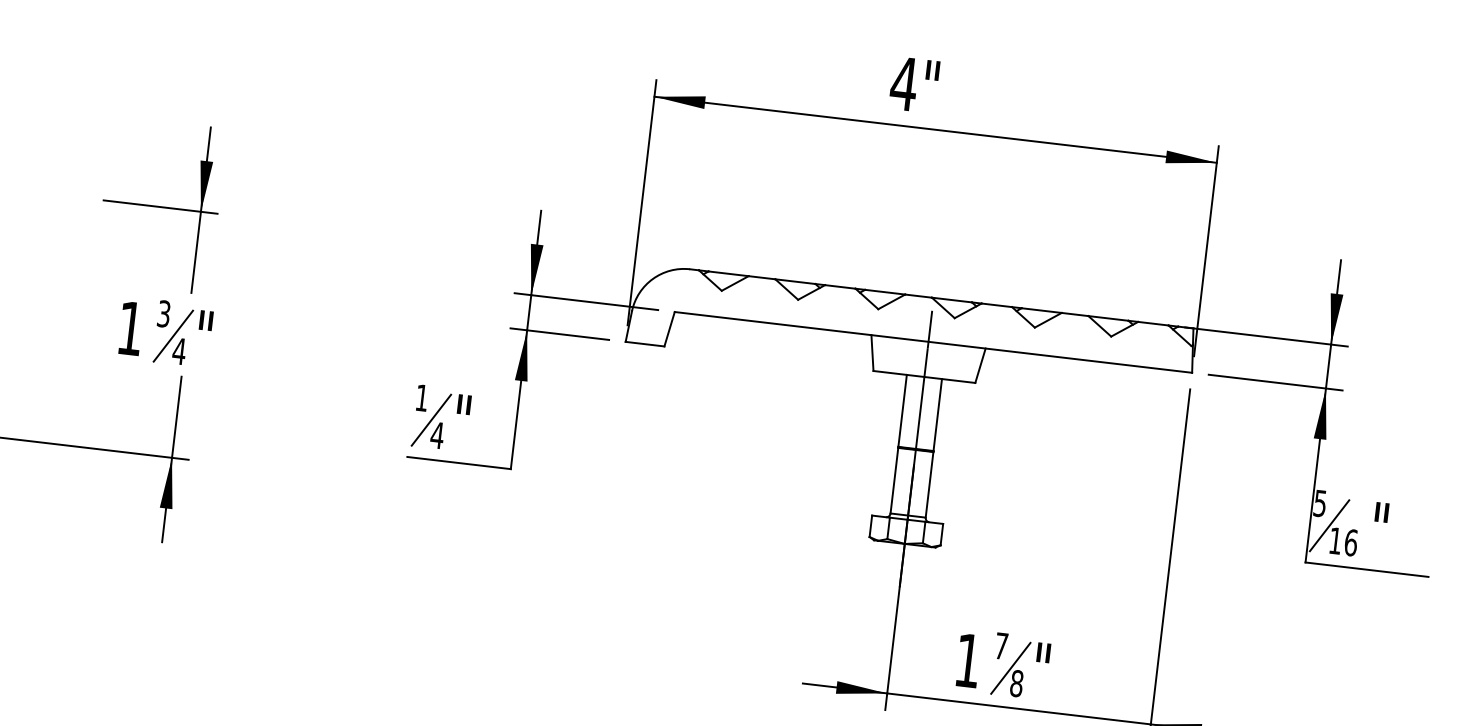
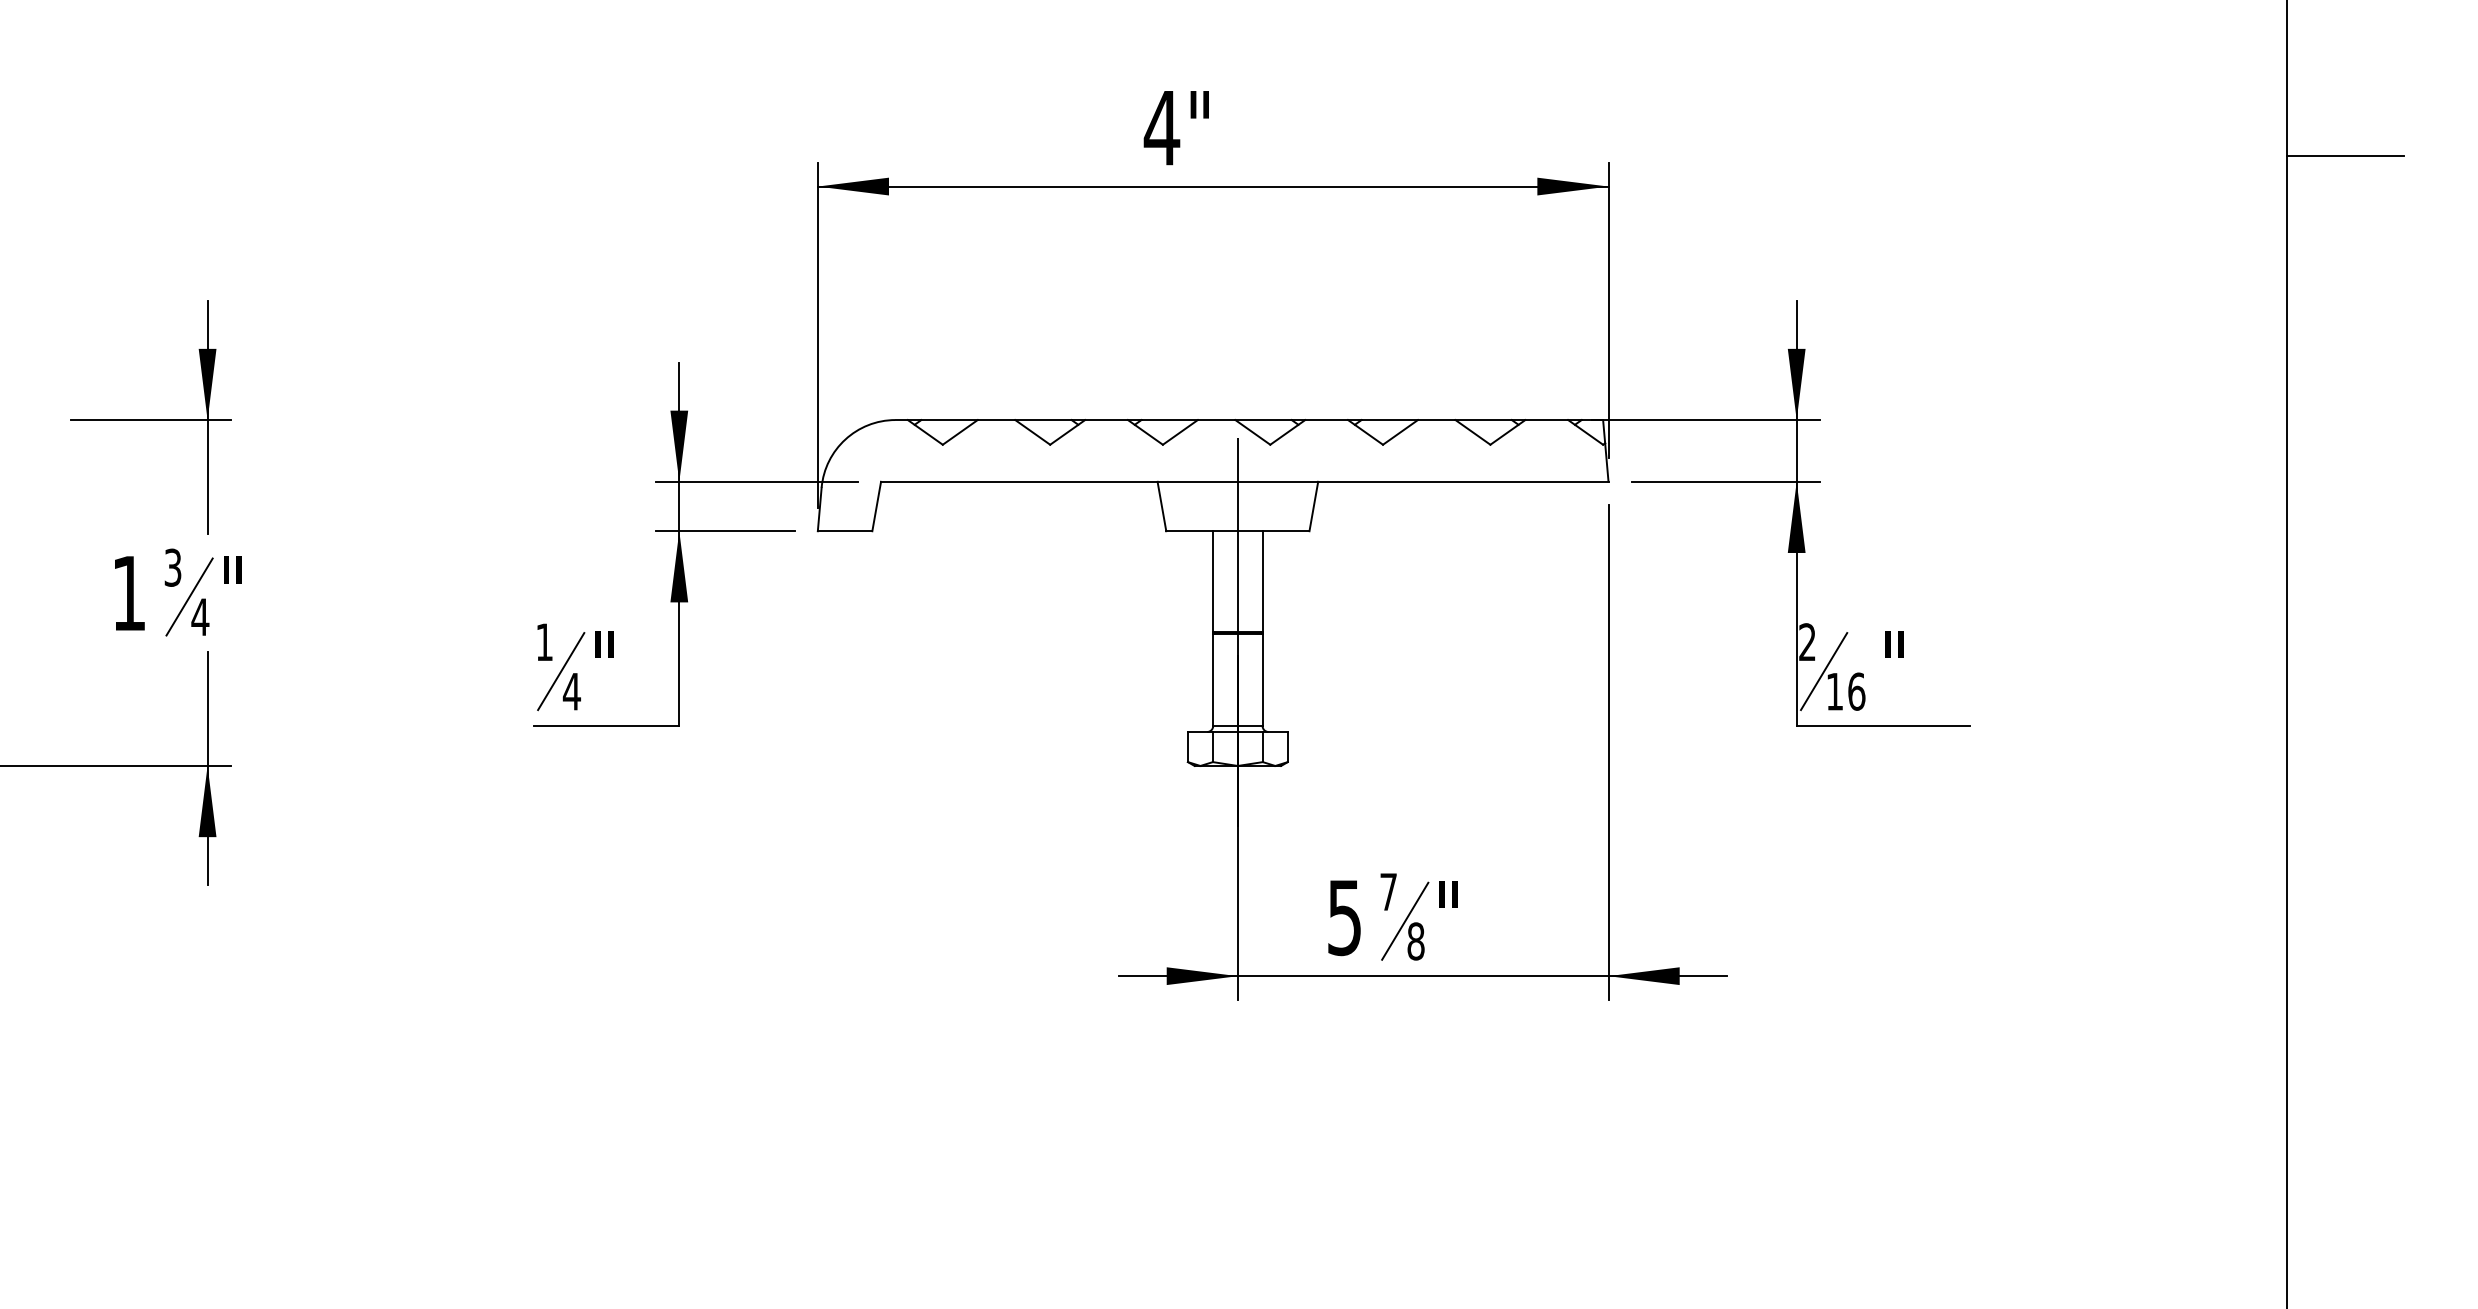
text: (1320, 503) -> (1807, 642), 5 -> 2
text: (967, 661) -> (1344, 918), 1 -> 5

